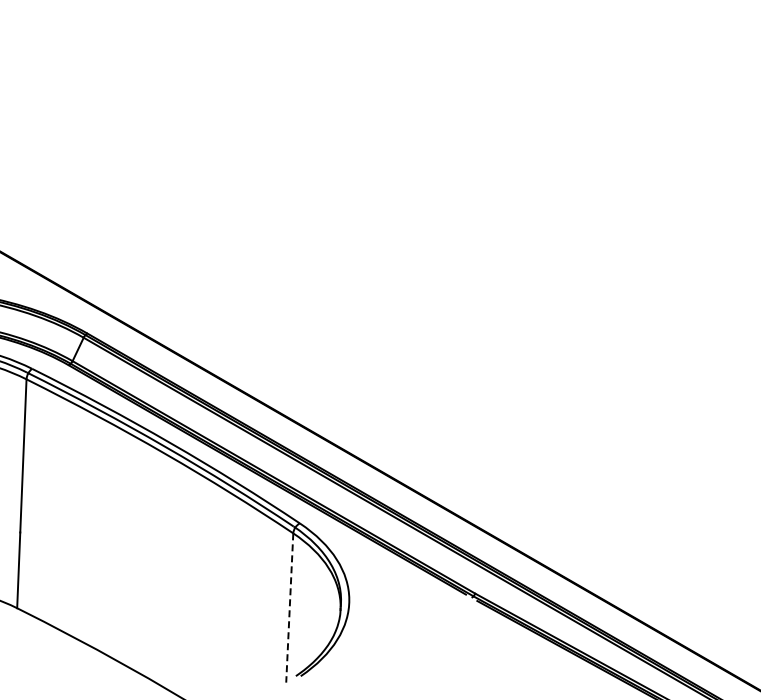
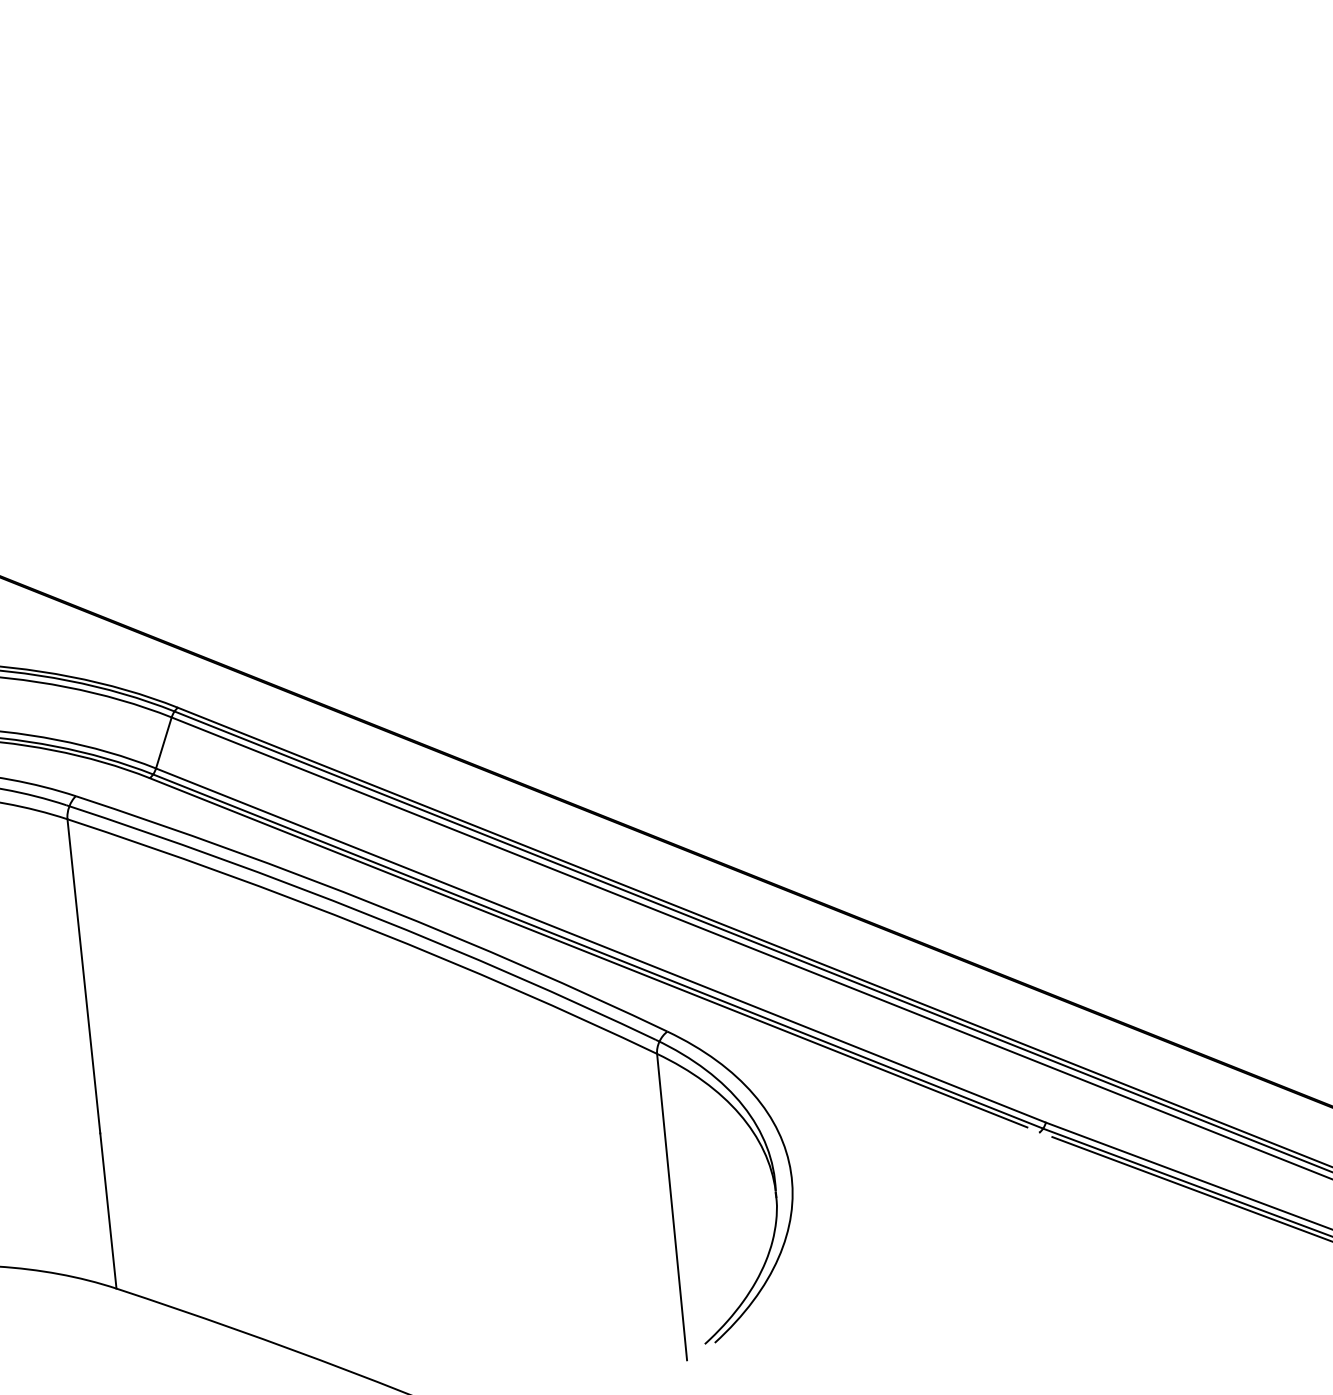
line: (289, 608) -> (671, 1208), dashed -> solid

